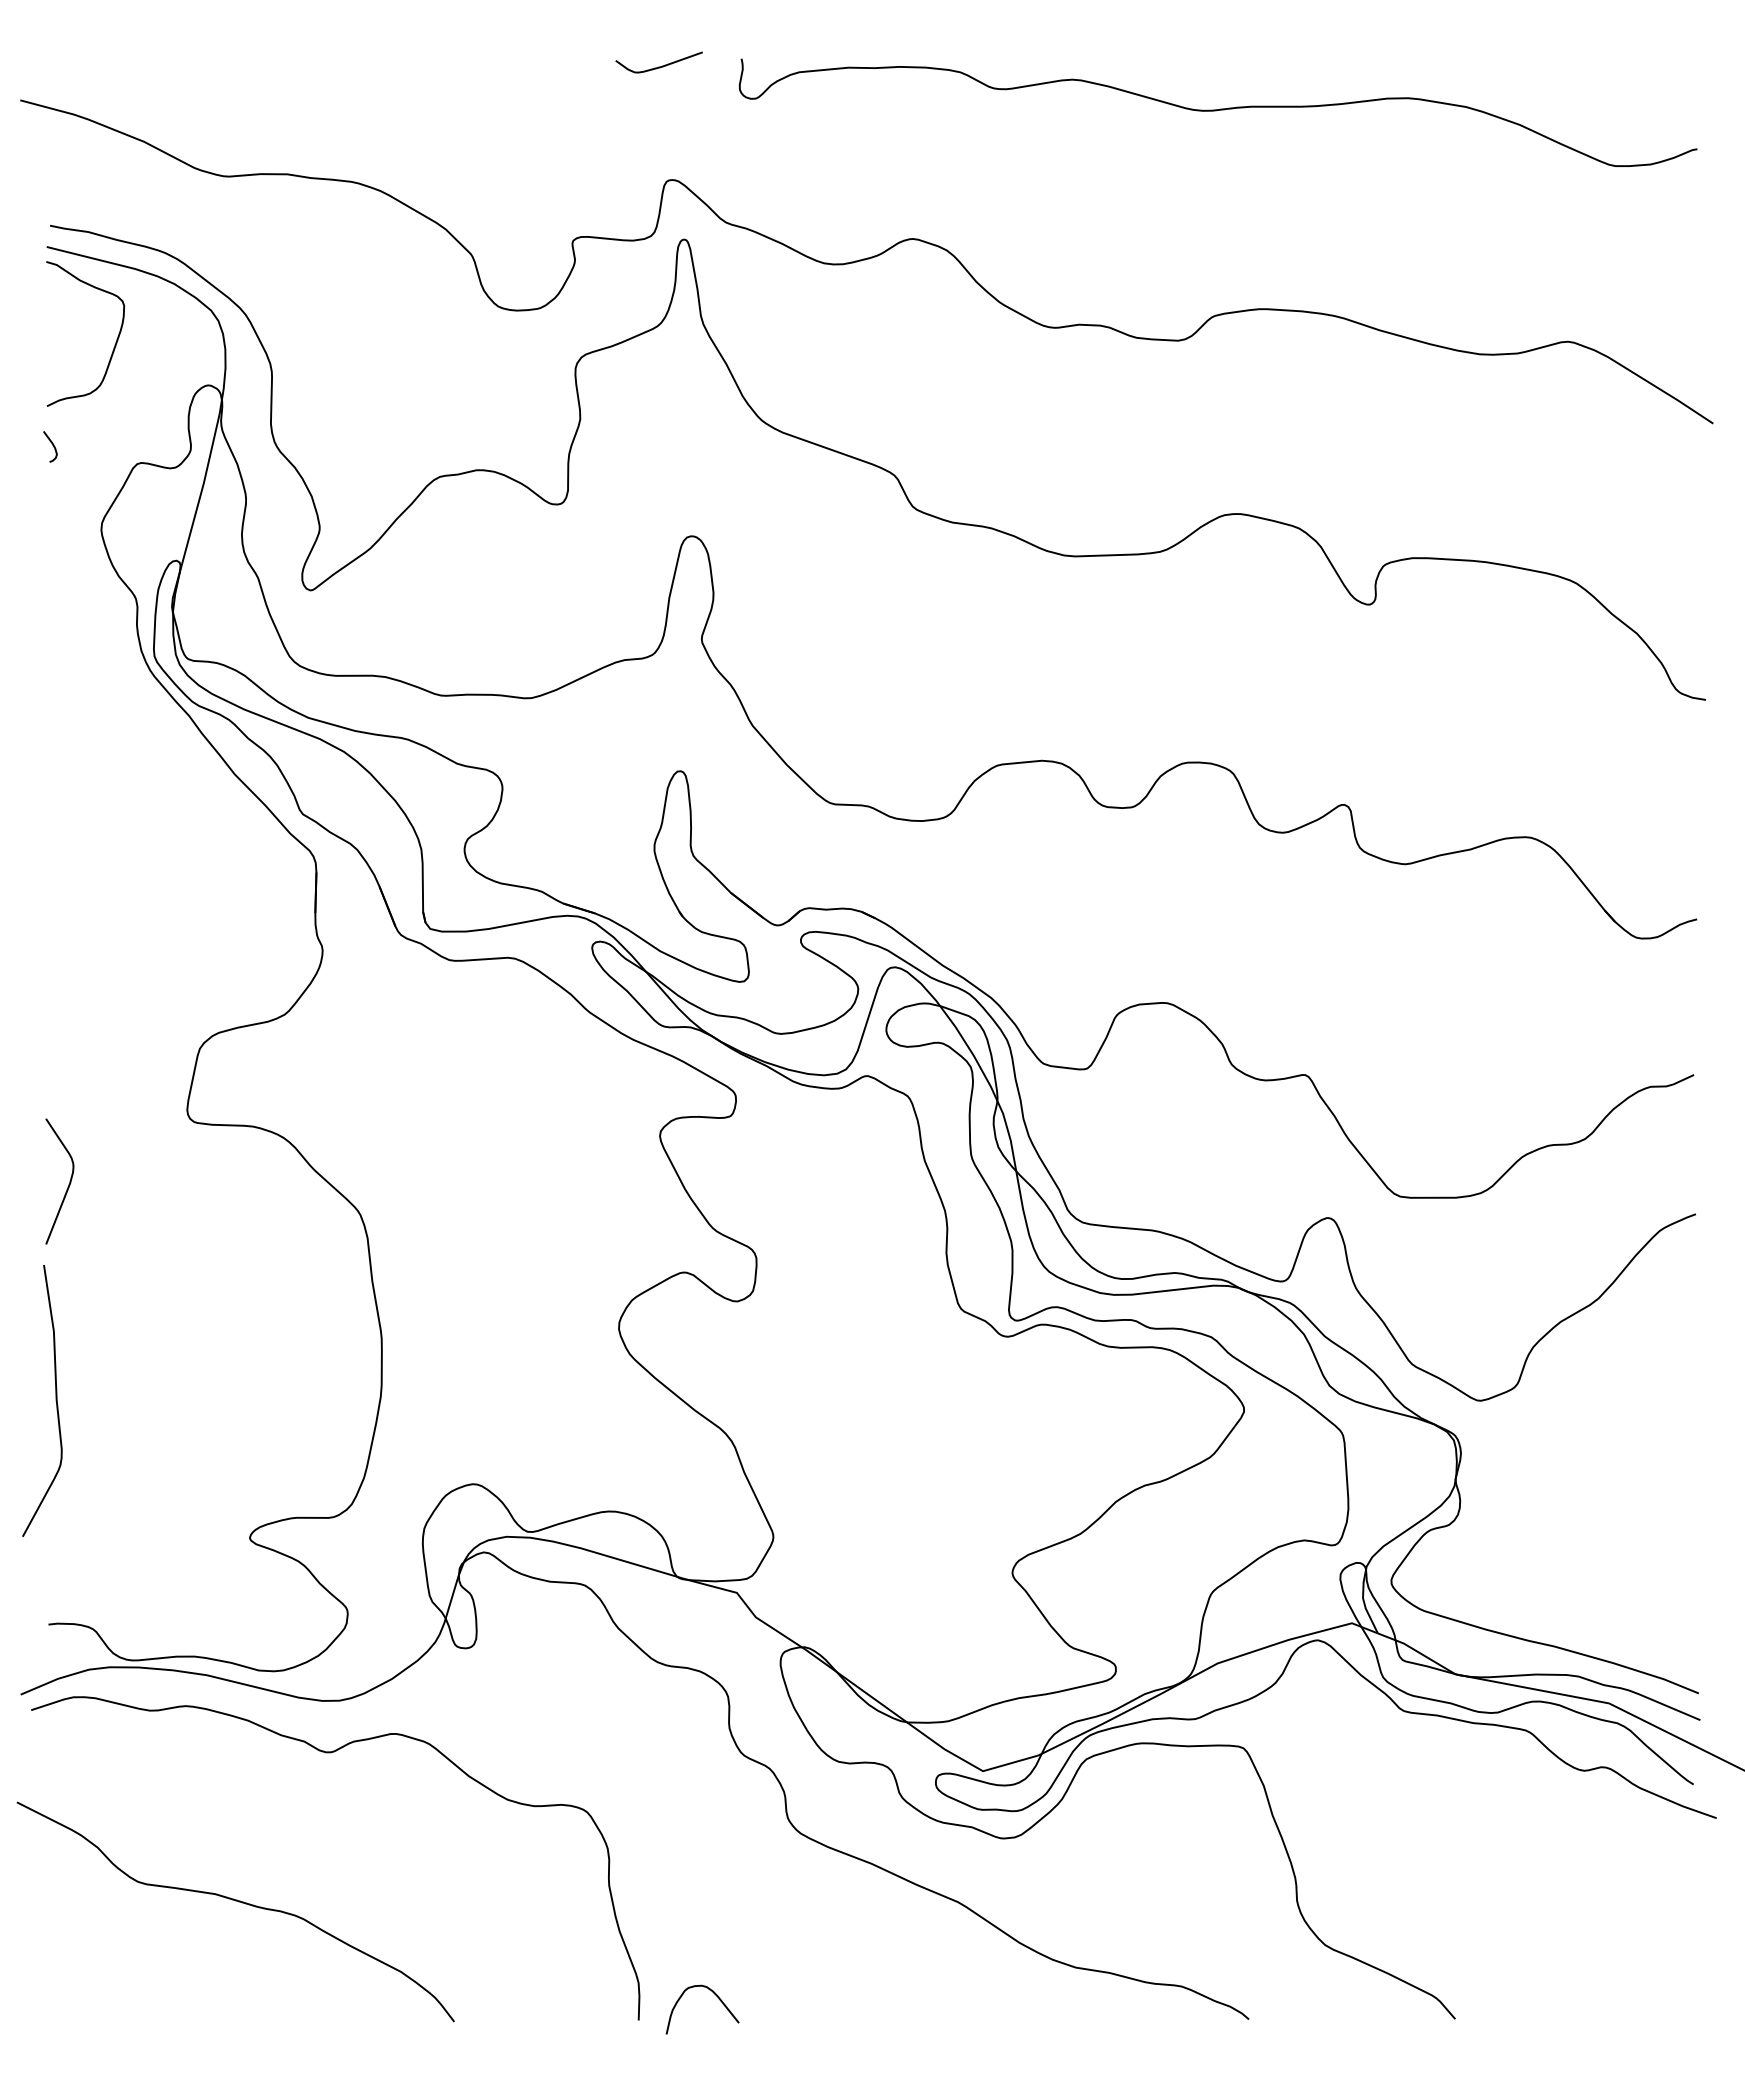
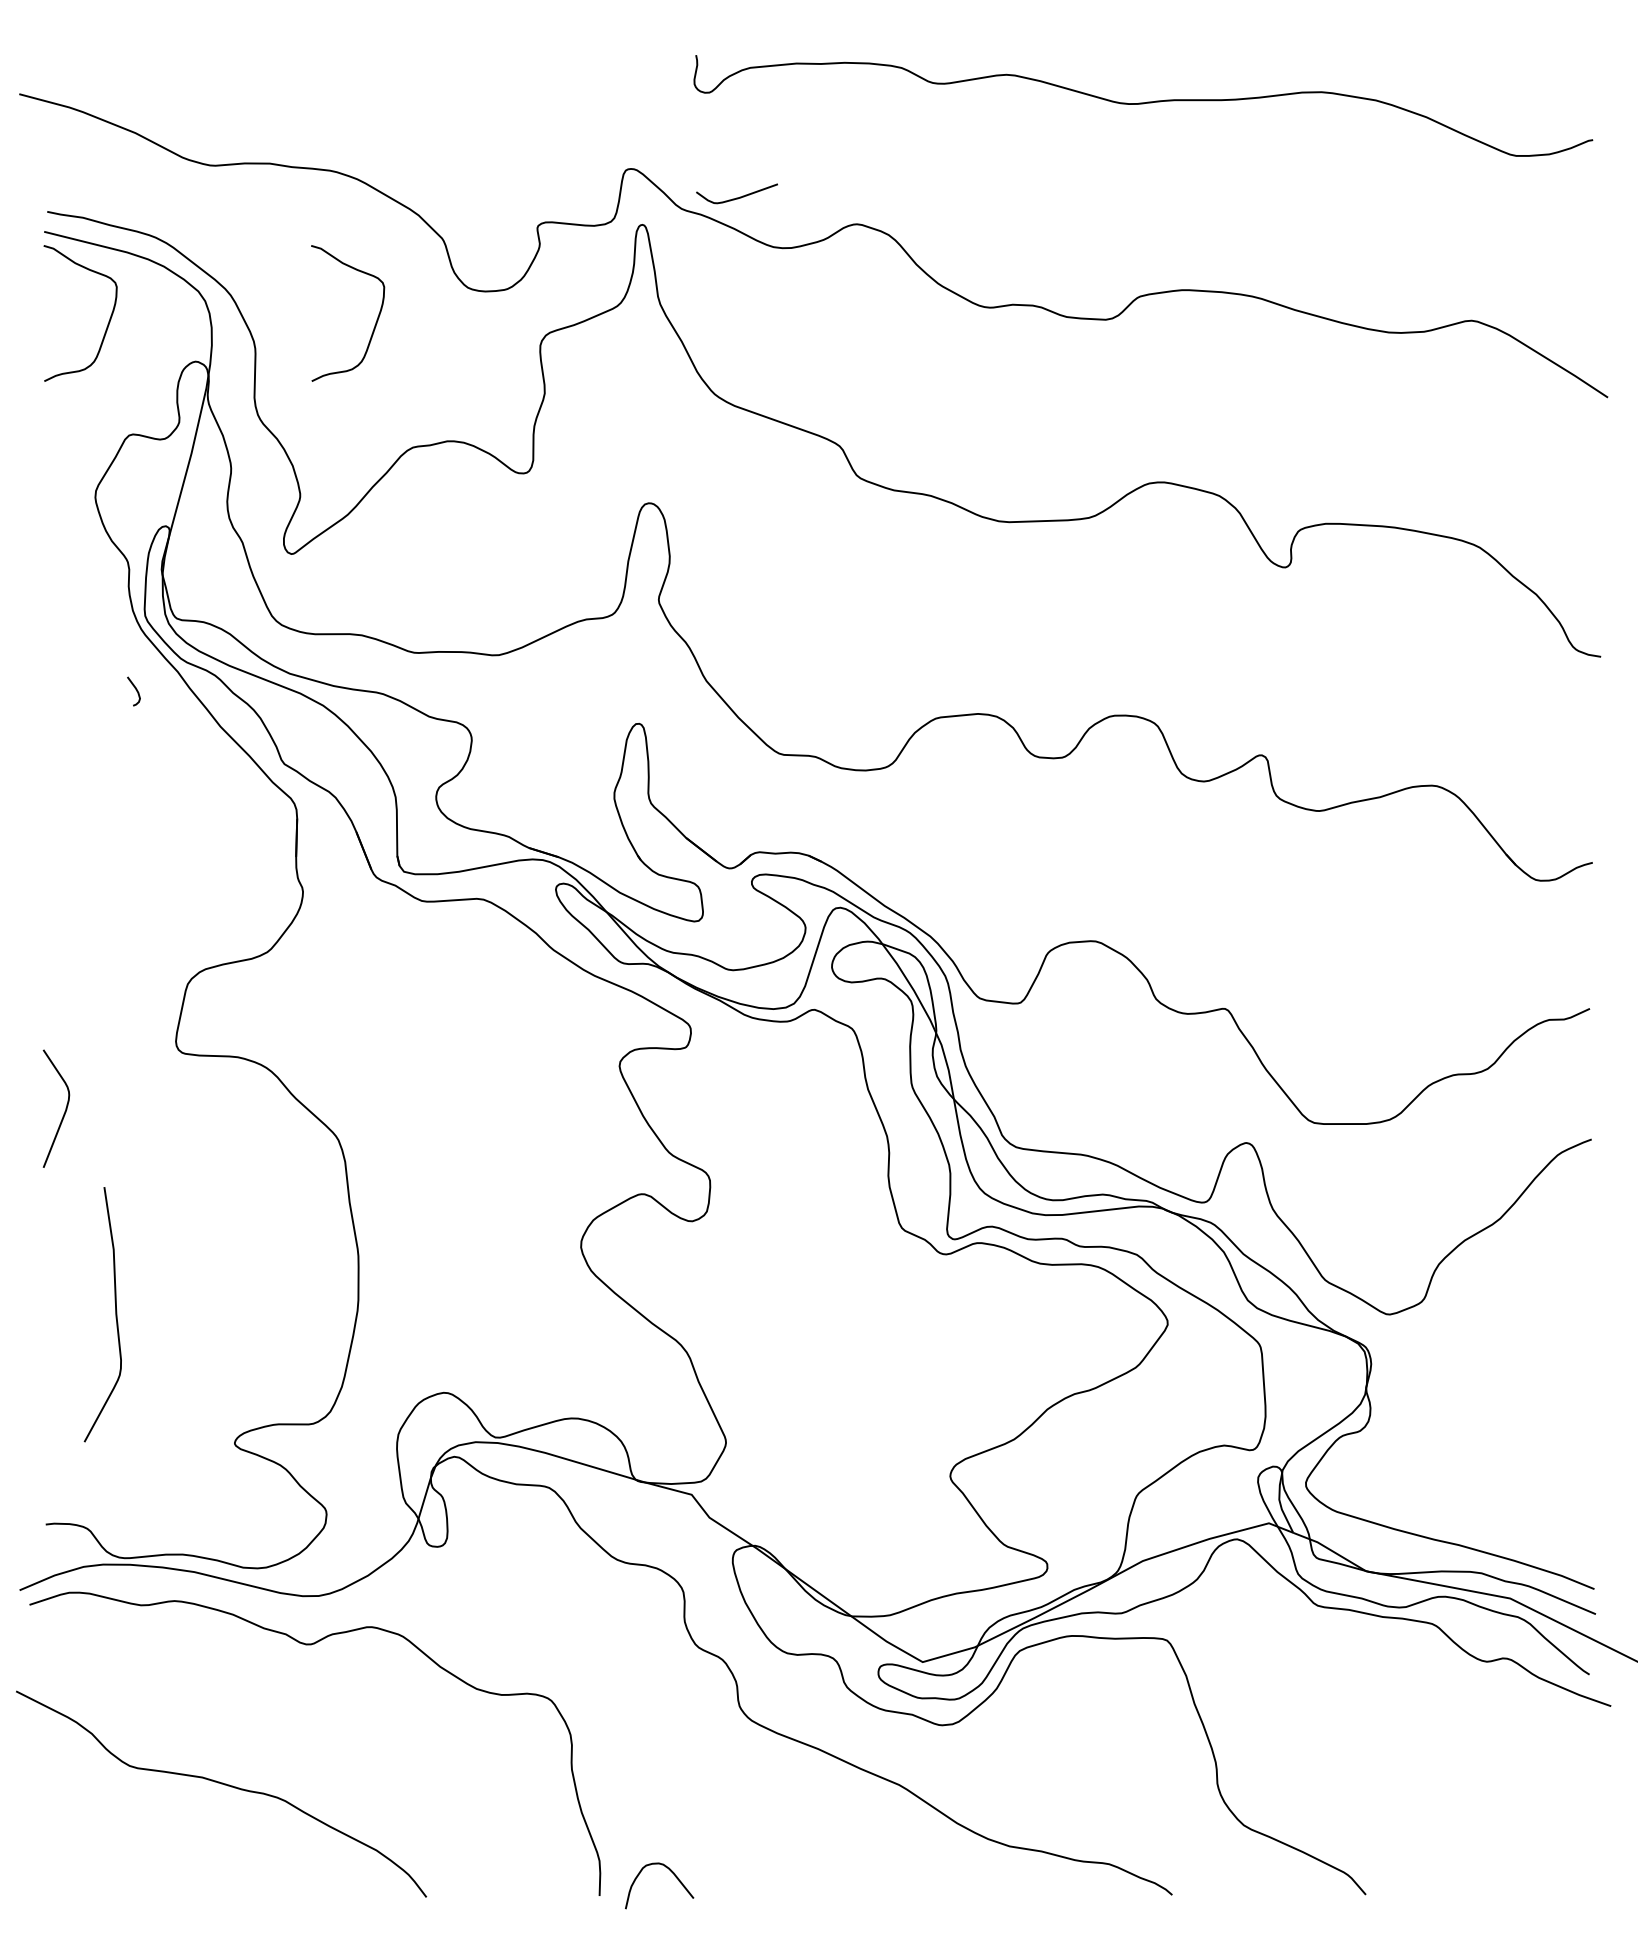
curve: (658, 66) -> (736, 197), moved
curve: (399, 344) -> (375, 323), added
curve: (52, 445) -> (135, 690), moved
curve: (55, 1400) -> (115, 1314), moved

